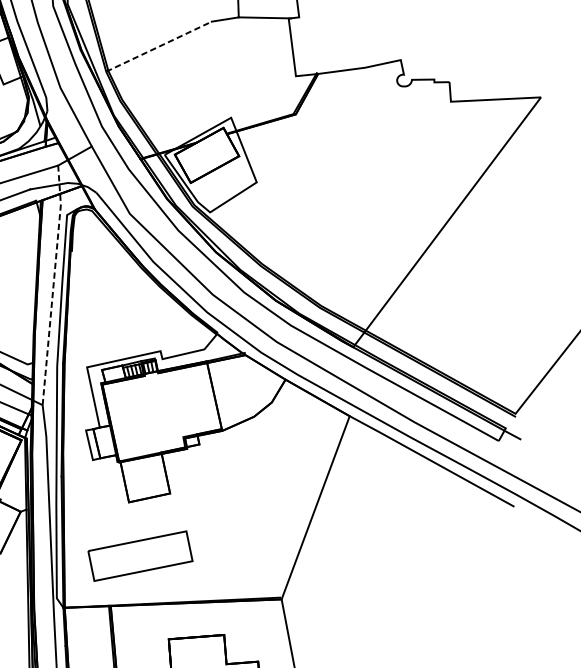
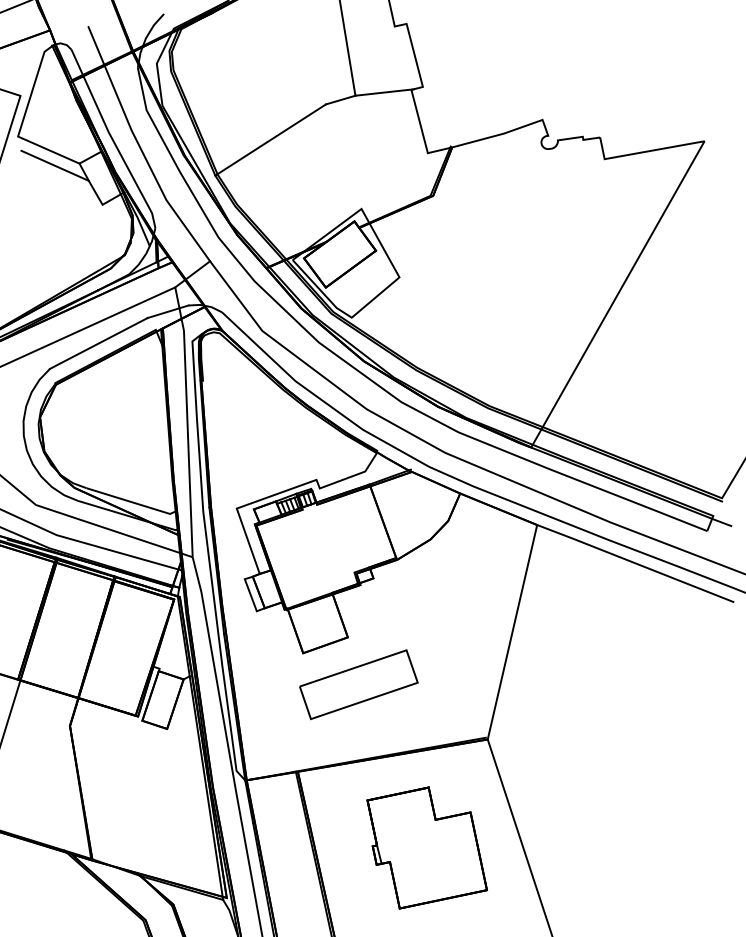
line: (158, 47) -> (270, 140), dashed -> solid
line: (53, 284) -> (187, 420), dashed -> solid
part: (140, 555) -> (358, 684), moved

